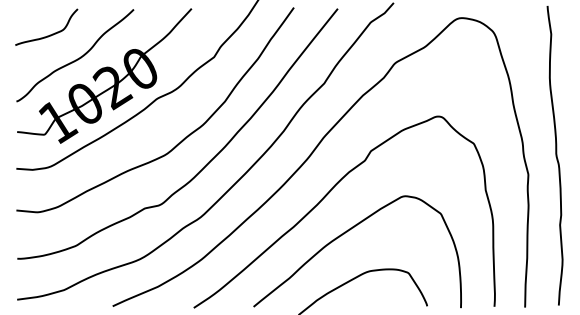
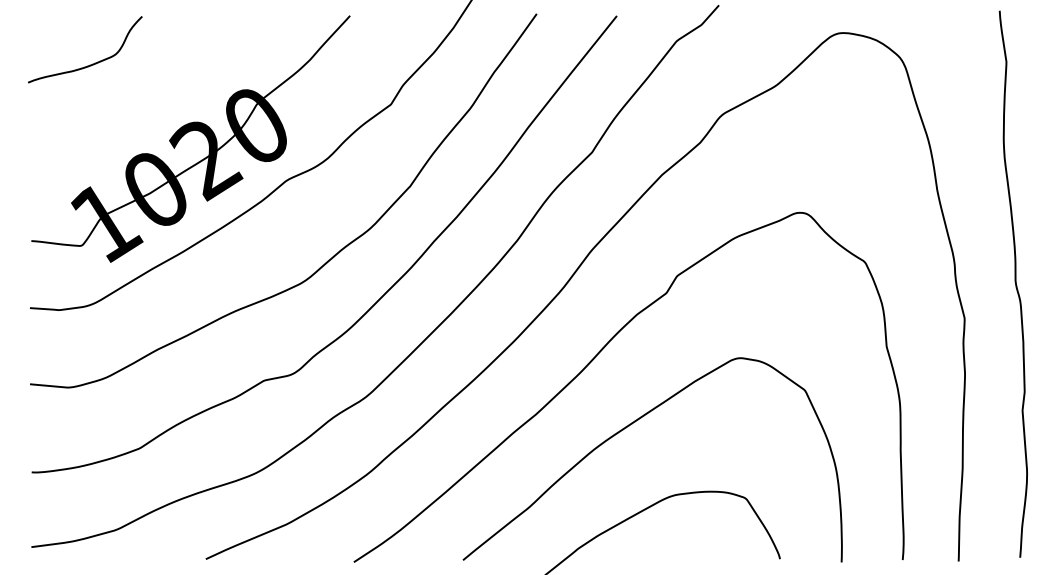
curve: (77, 58) -> (141, 106), removed

